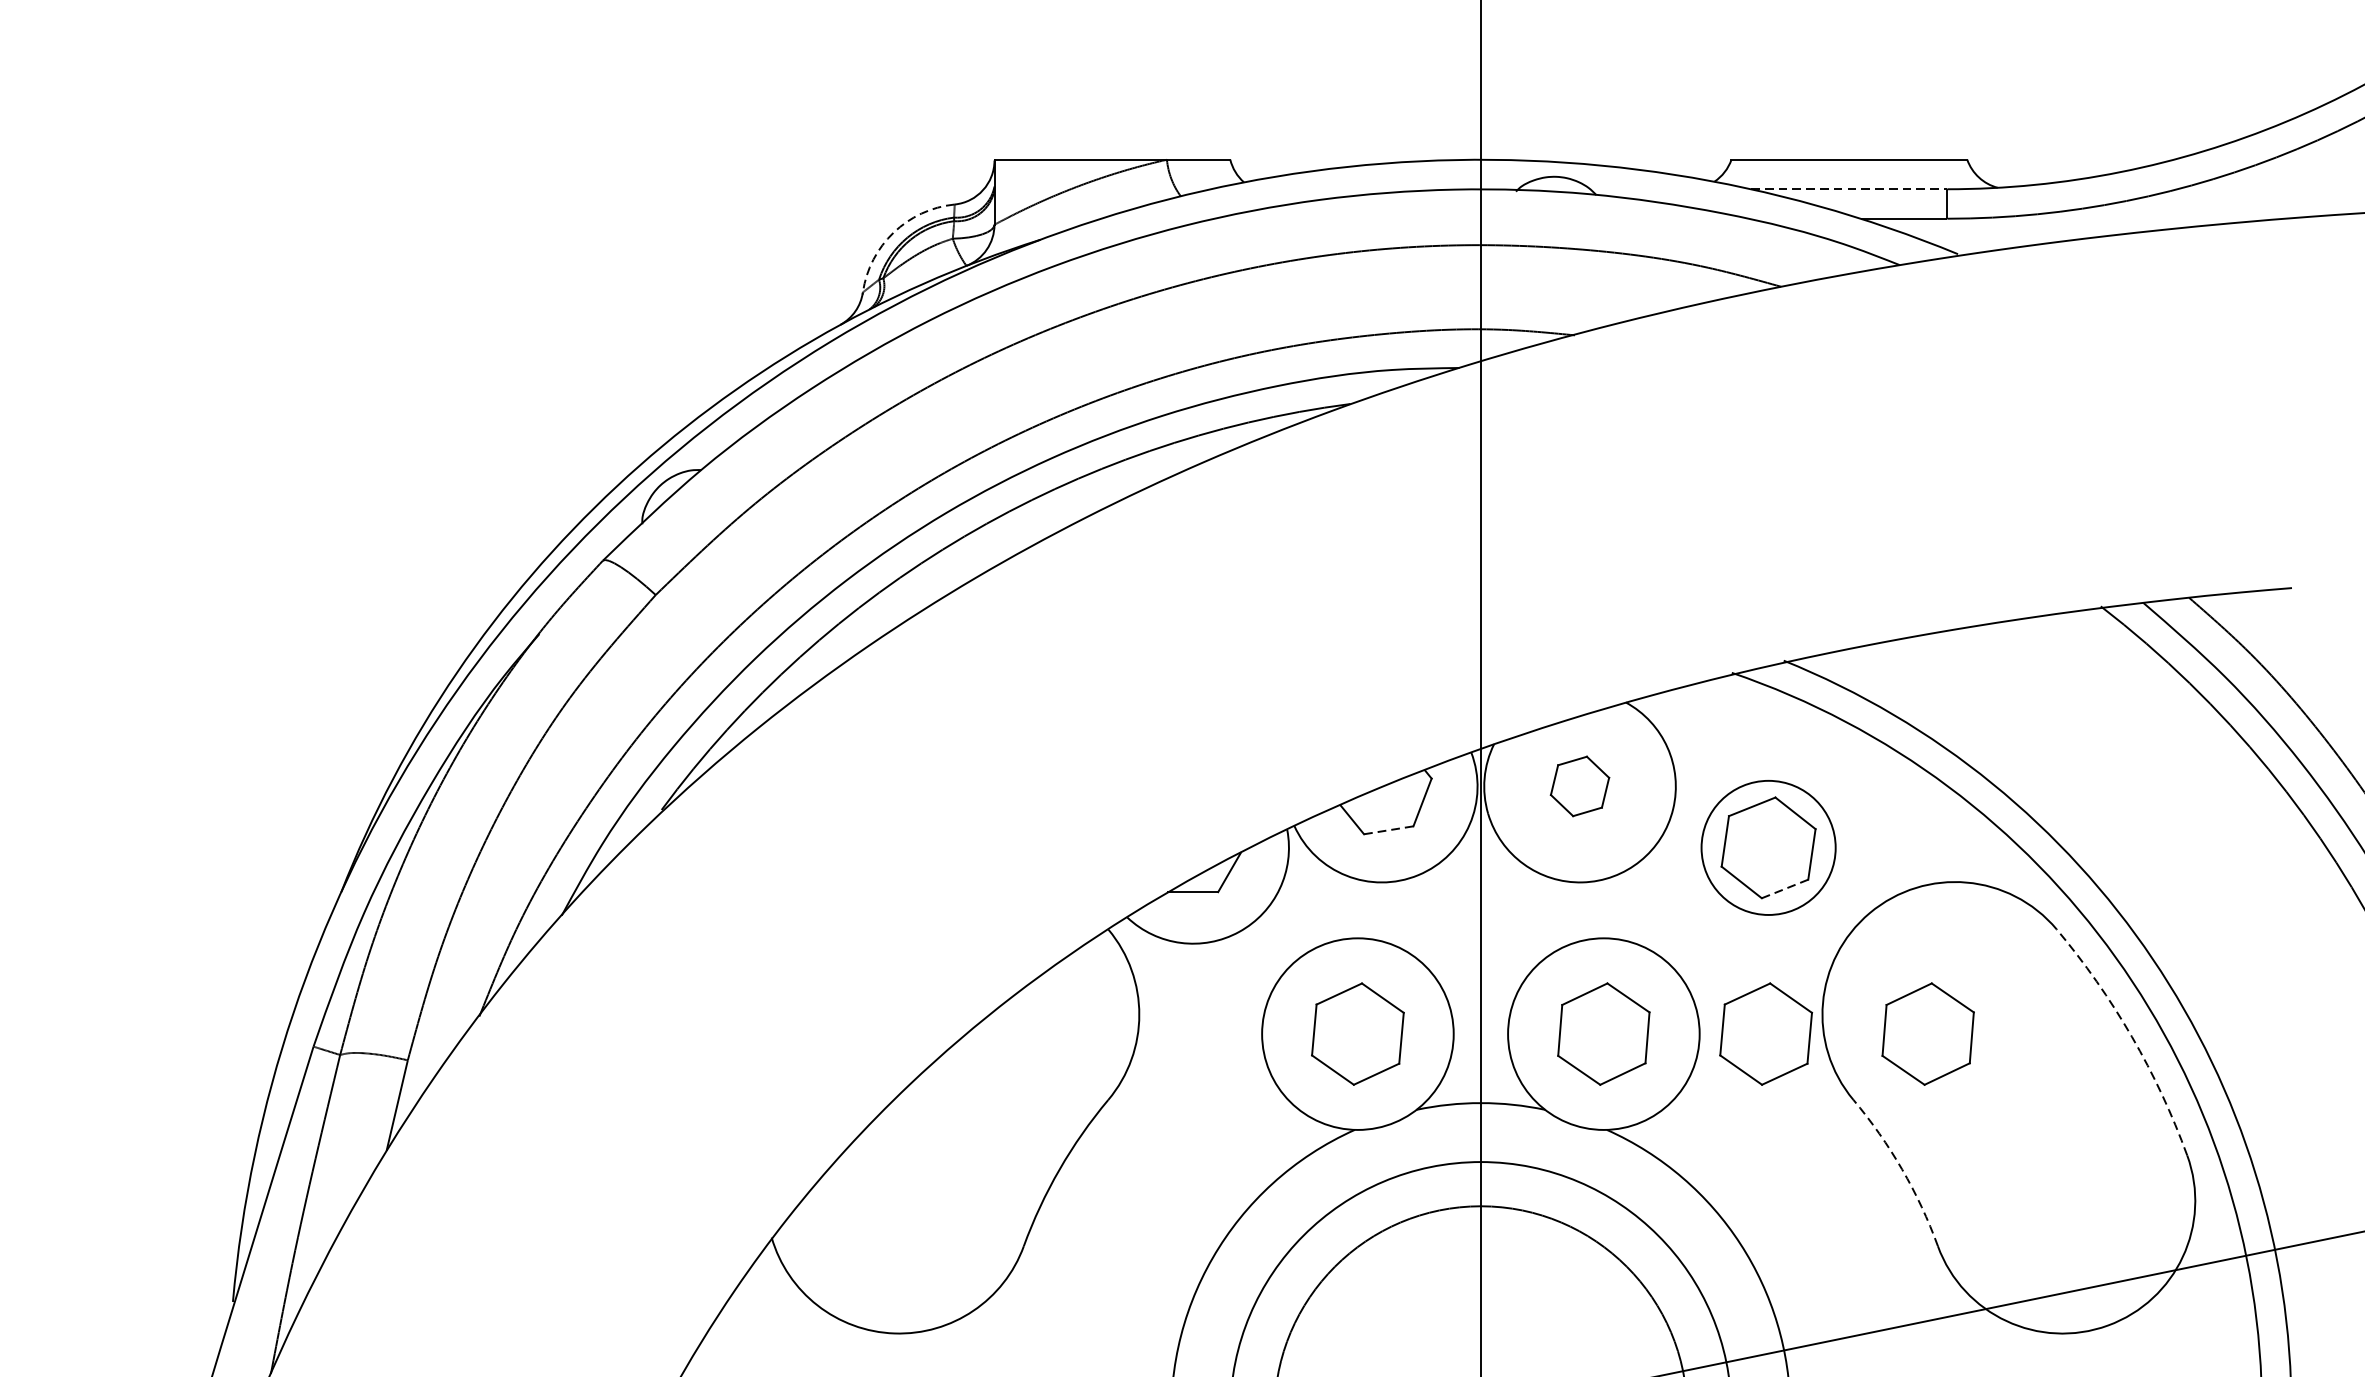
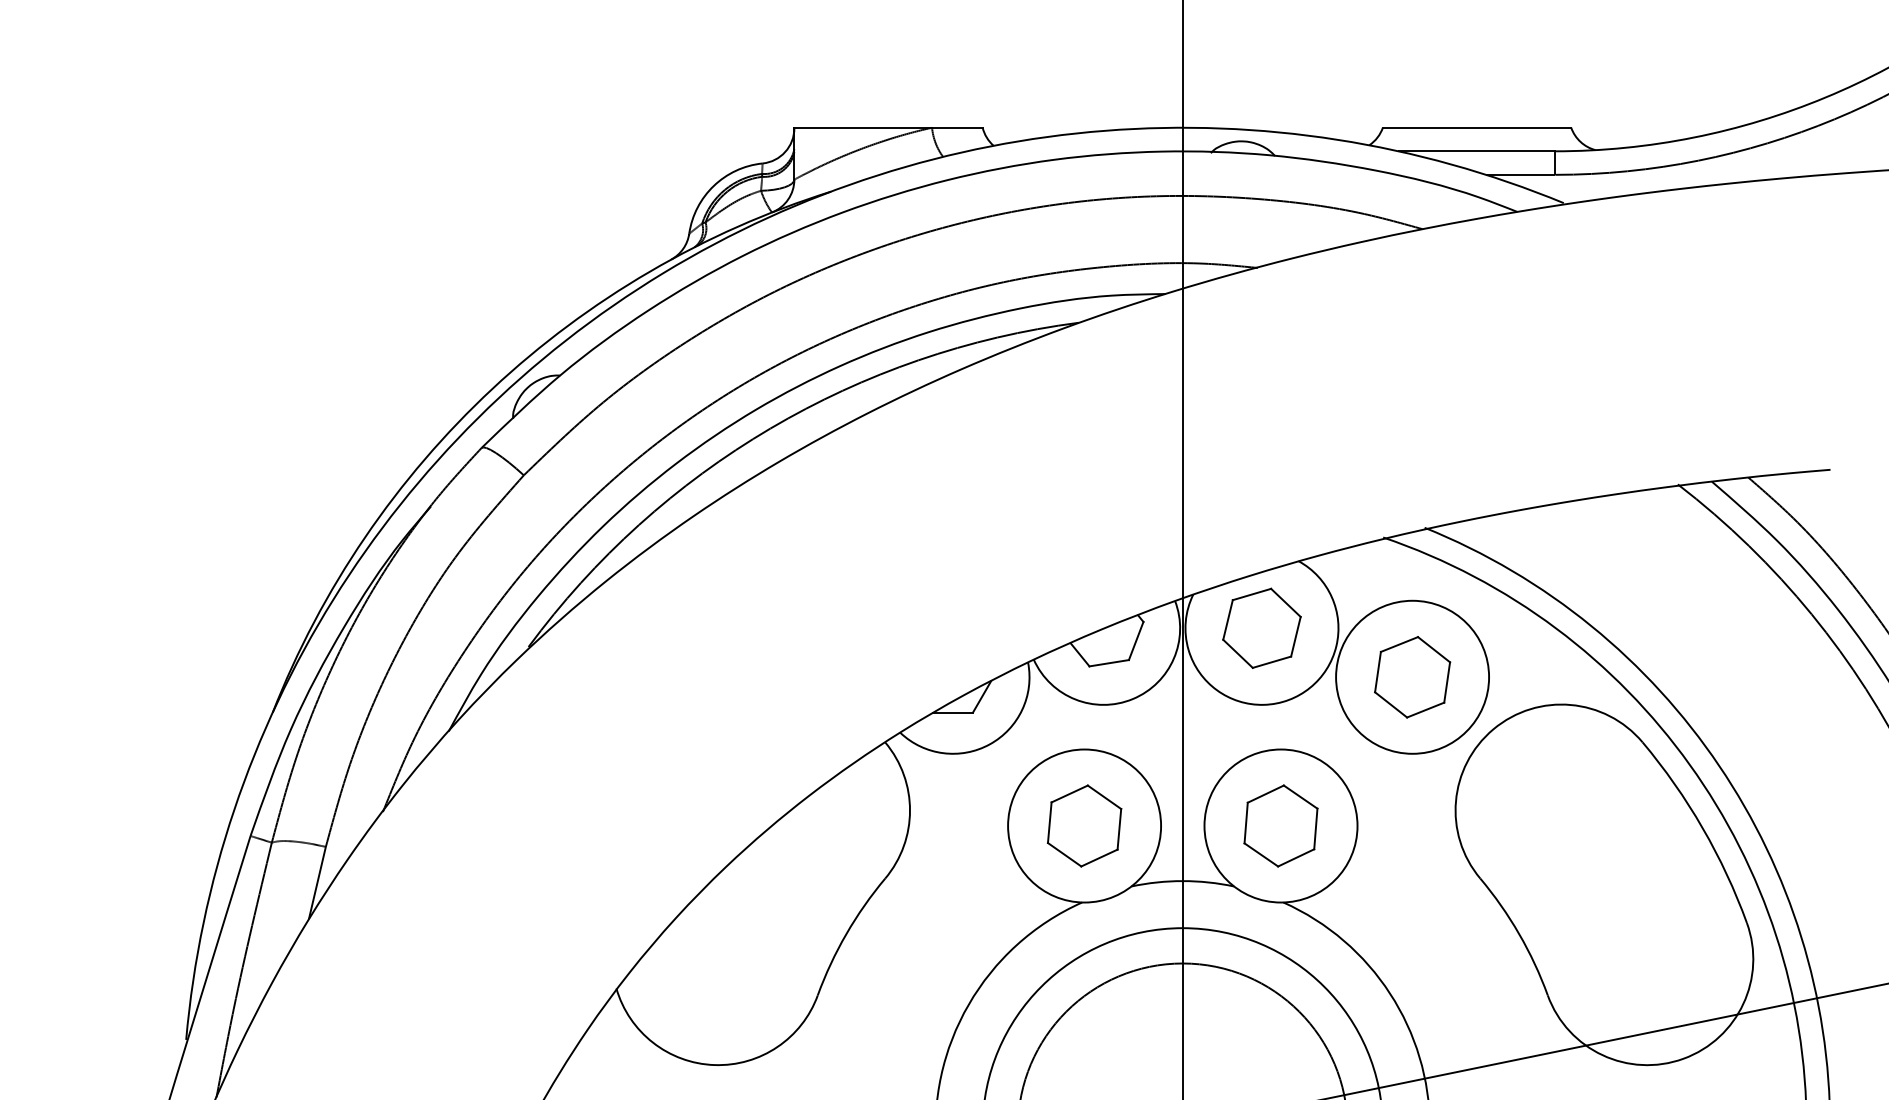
line: (1849, 189) -> (1477, 151), dashed -> solid
arc: (893, 232) -> (713, 185), dashed -> solid
part: (1579, 785) -> (1261, 627), size x1.67
line: (1389, 830) -> (1109, 663), dashed -> solid
circle: (1768, 846) -> (1412, 676), size x1.43
line: (1784, 889) -> (1425, 710), dashed -> solid
part: (1766, 1033) -> (1410, 825), removed
part: (1927, 1033) -> (1539, 825), removed
arc: (2131, 1037) -> (1702, 828), dashed -> solid
arc: (1902, 1169) -> (1519, 934), dashed -> solid

